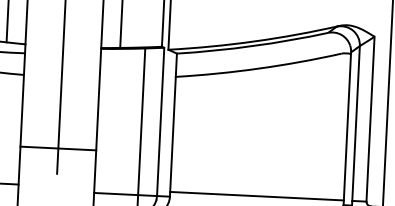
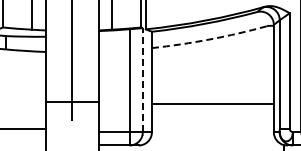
arc: (258, 68) -> (209, 39), solid -> dashed
line: (160, 120) -> (142, 79), solid -> dashed
line: (256, 195) -> (212, 103), moved

